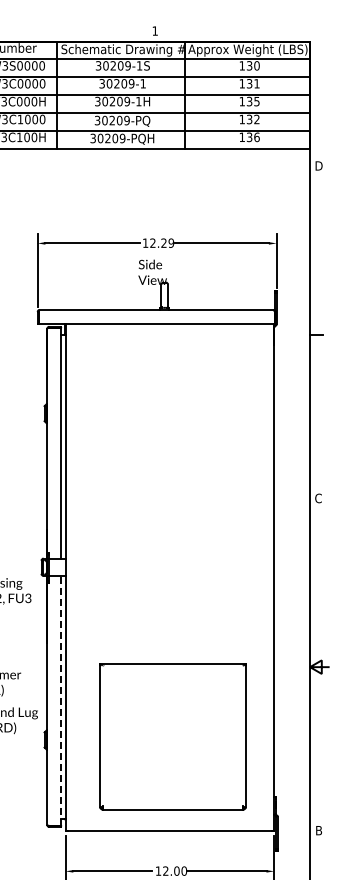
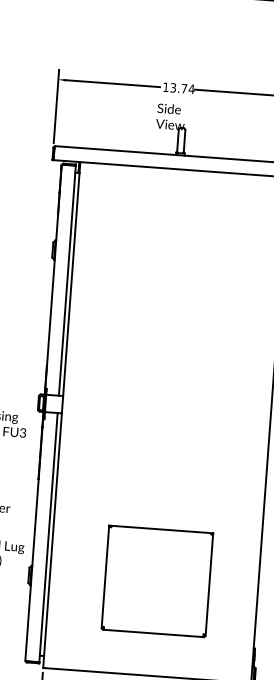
text: (162, 242) -> (182, 87), 12.29 -> 13.74
line: (61, 700) -> (48, 537), dashed -> solid
part: (173, 736) -> (157, 581), size x0.71

